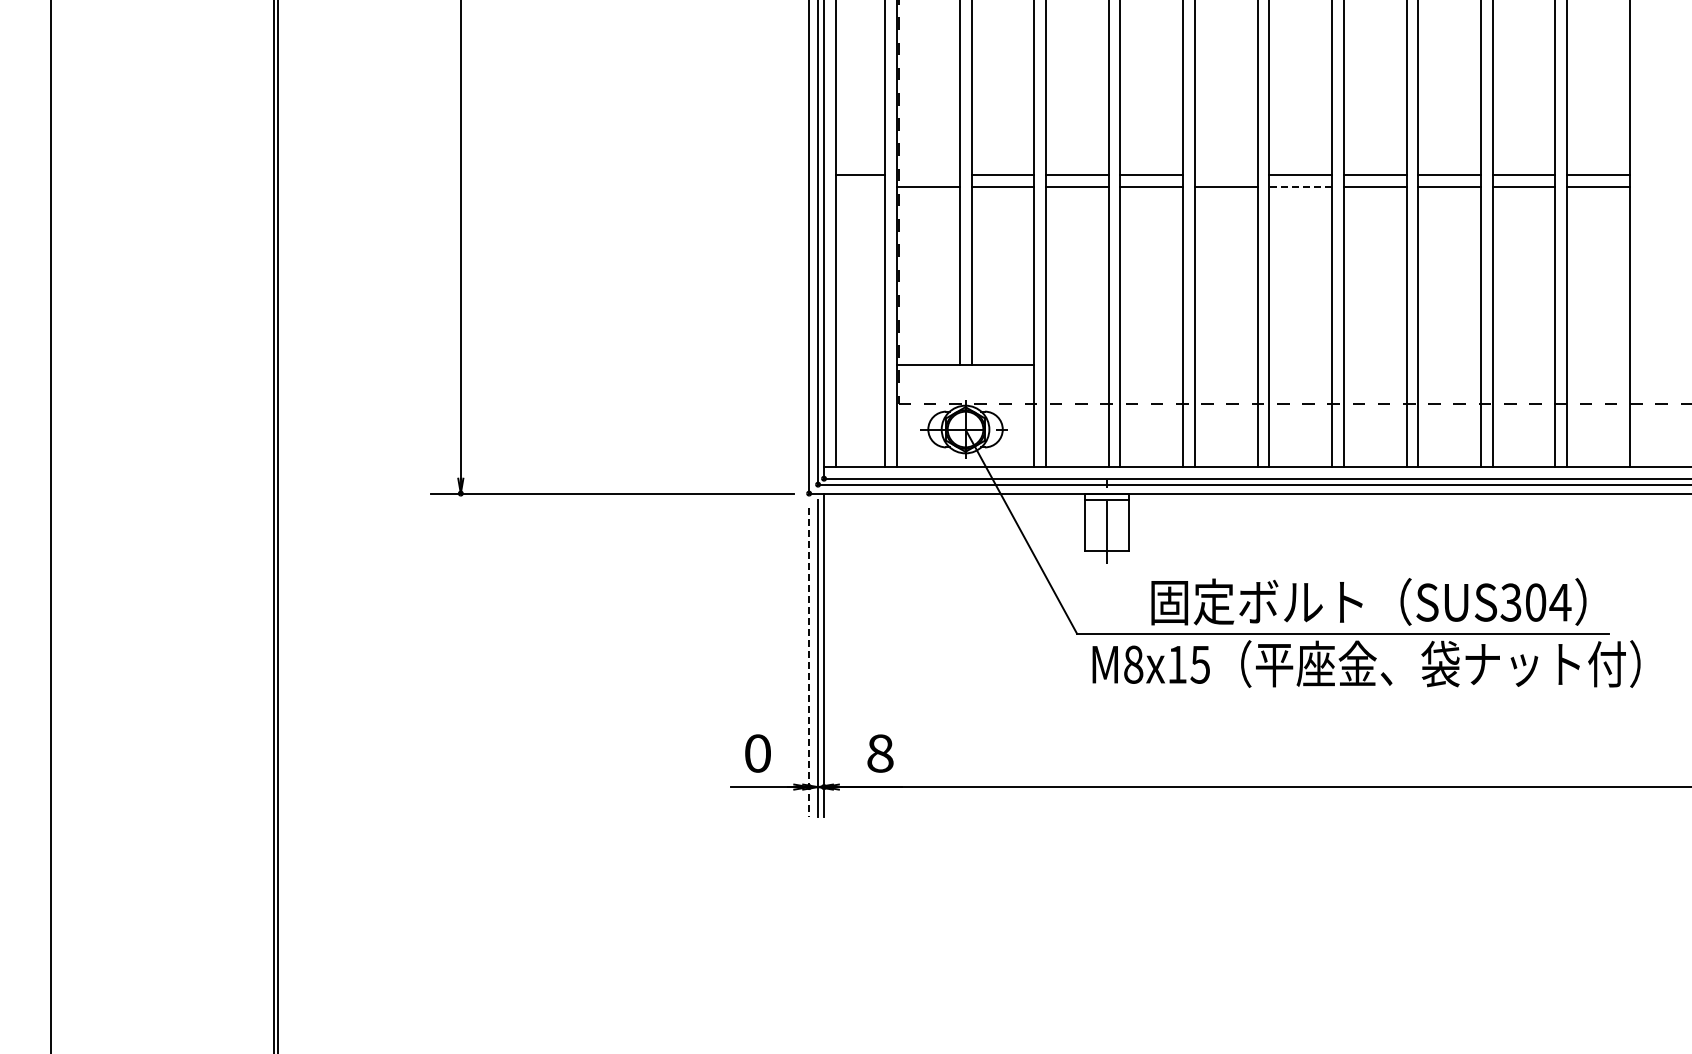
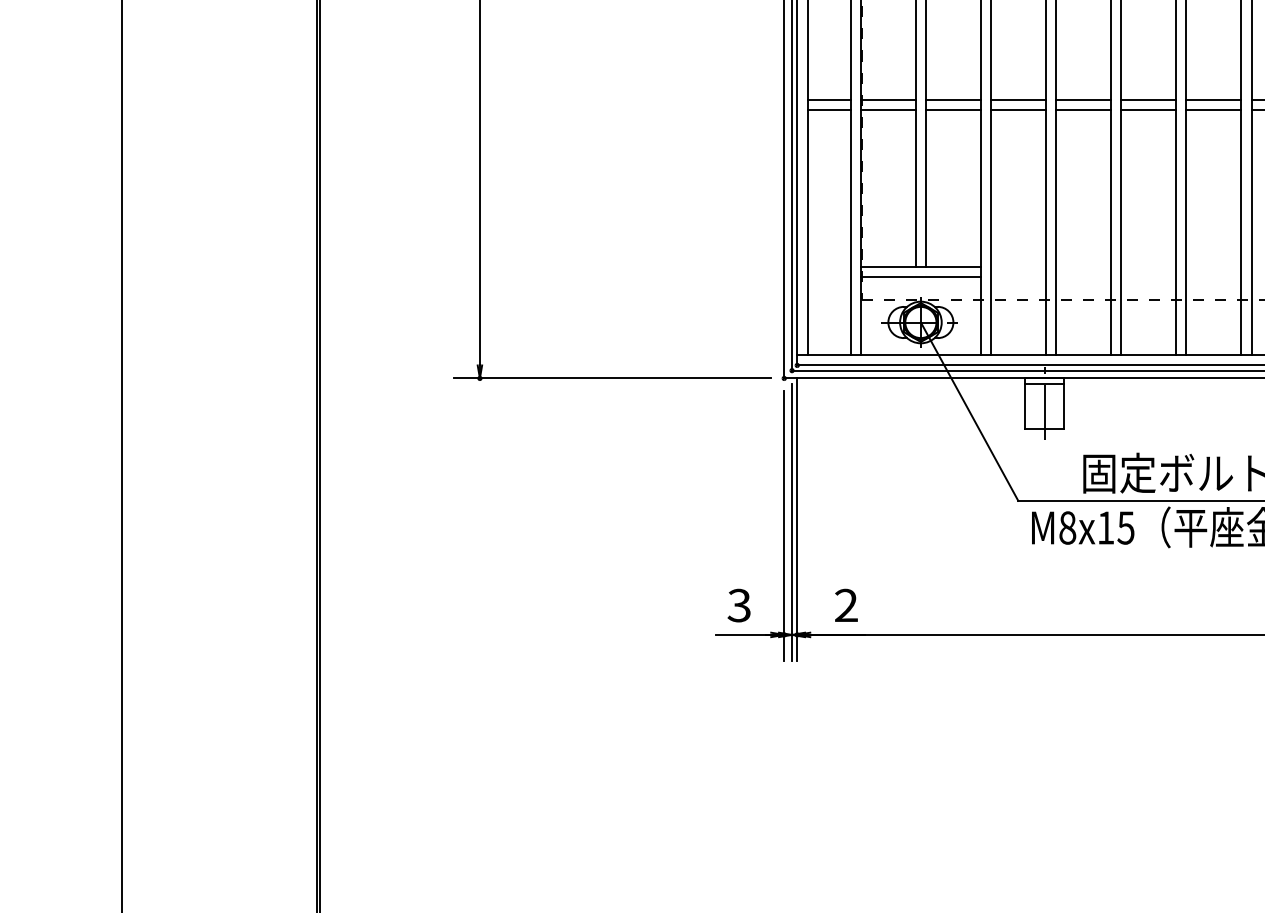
line: (928, 174) -> (888, 99), added
line: (1225, 174) -> (1148, 99), added
line: (860, 186) -> (829, 110), added
line: (1300, 186) -> (1213, 110), dashed -> solid
line: (965, 377) -> (920, 277), added
line: (809, 663) -> (784, 526), dashed -> solid
text: (757, 753) -> (739, 605), 0 -> 3
text: (880, 753) -> (846, 605), 8 -> 2

